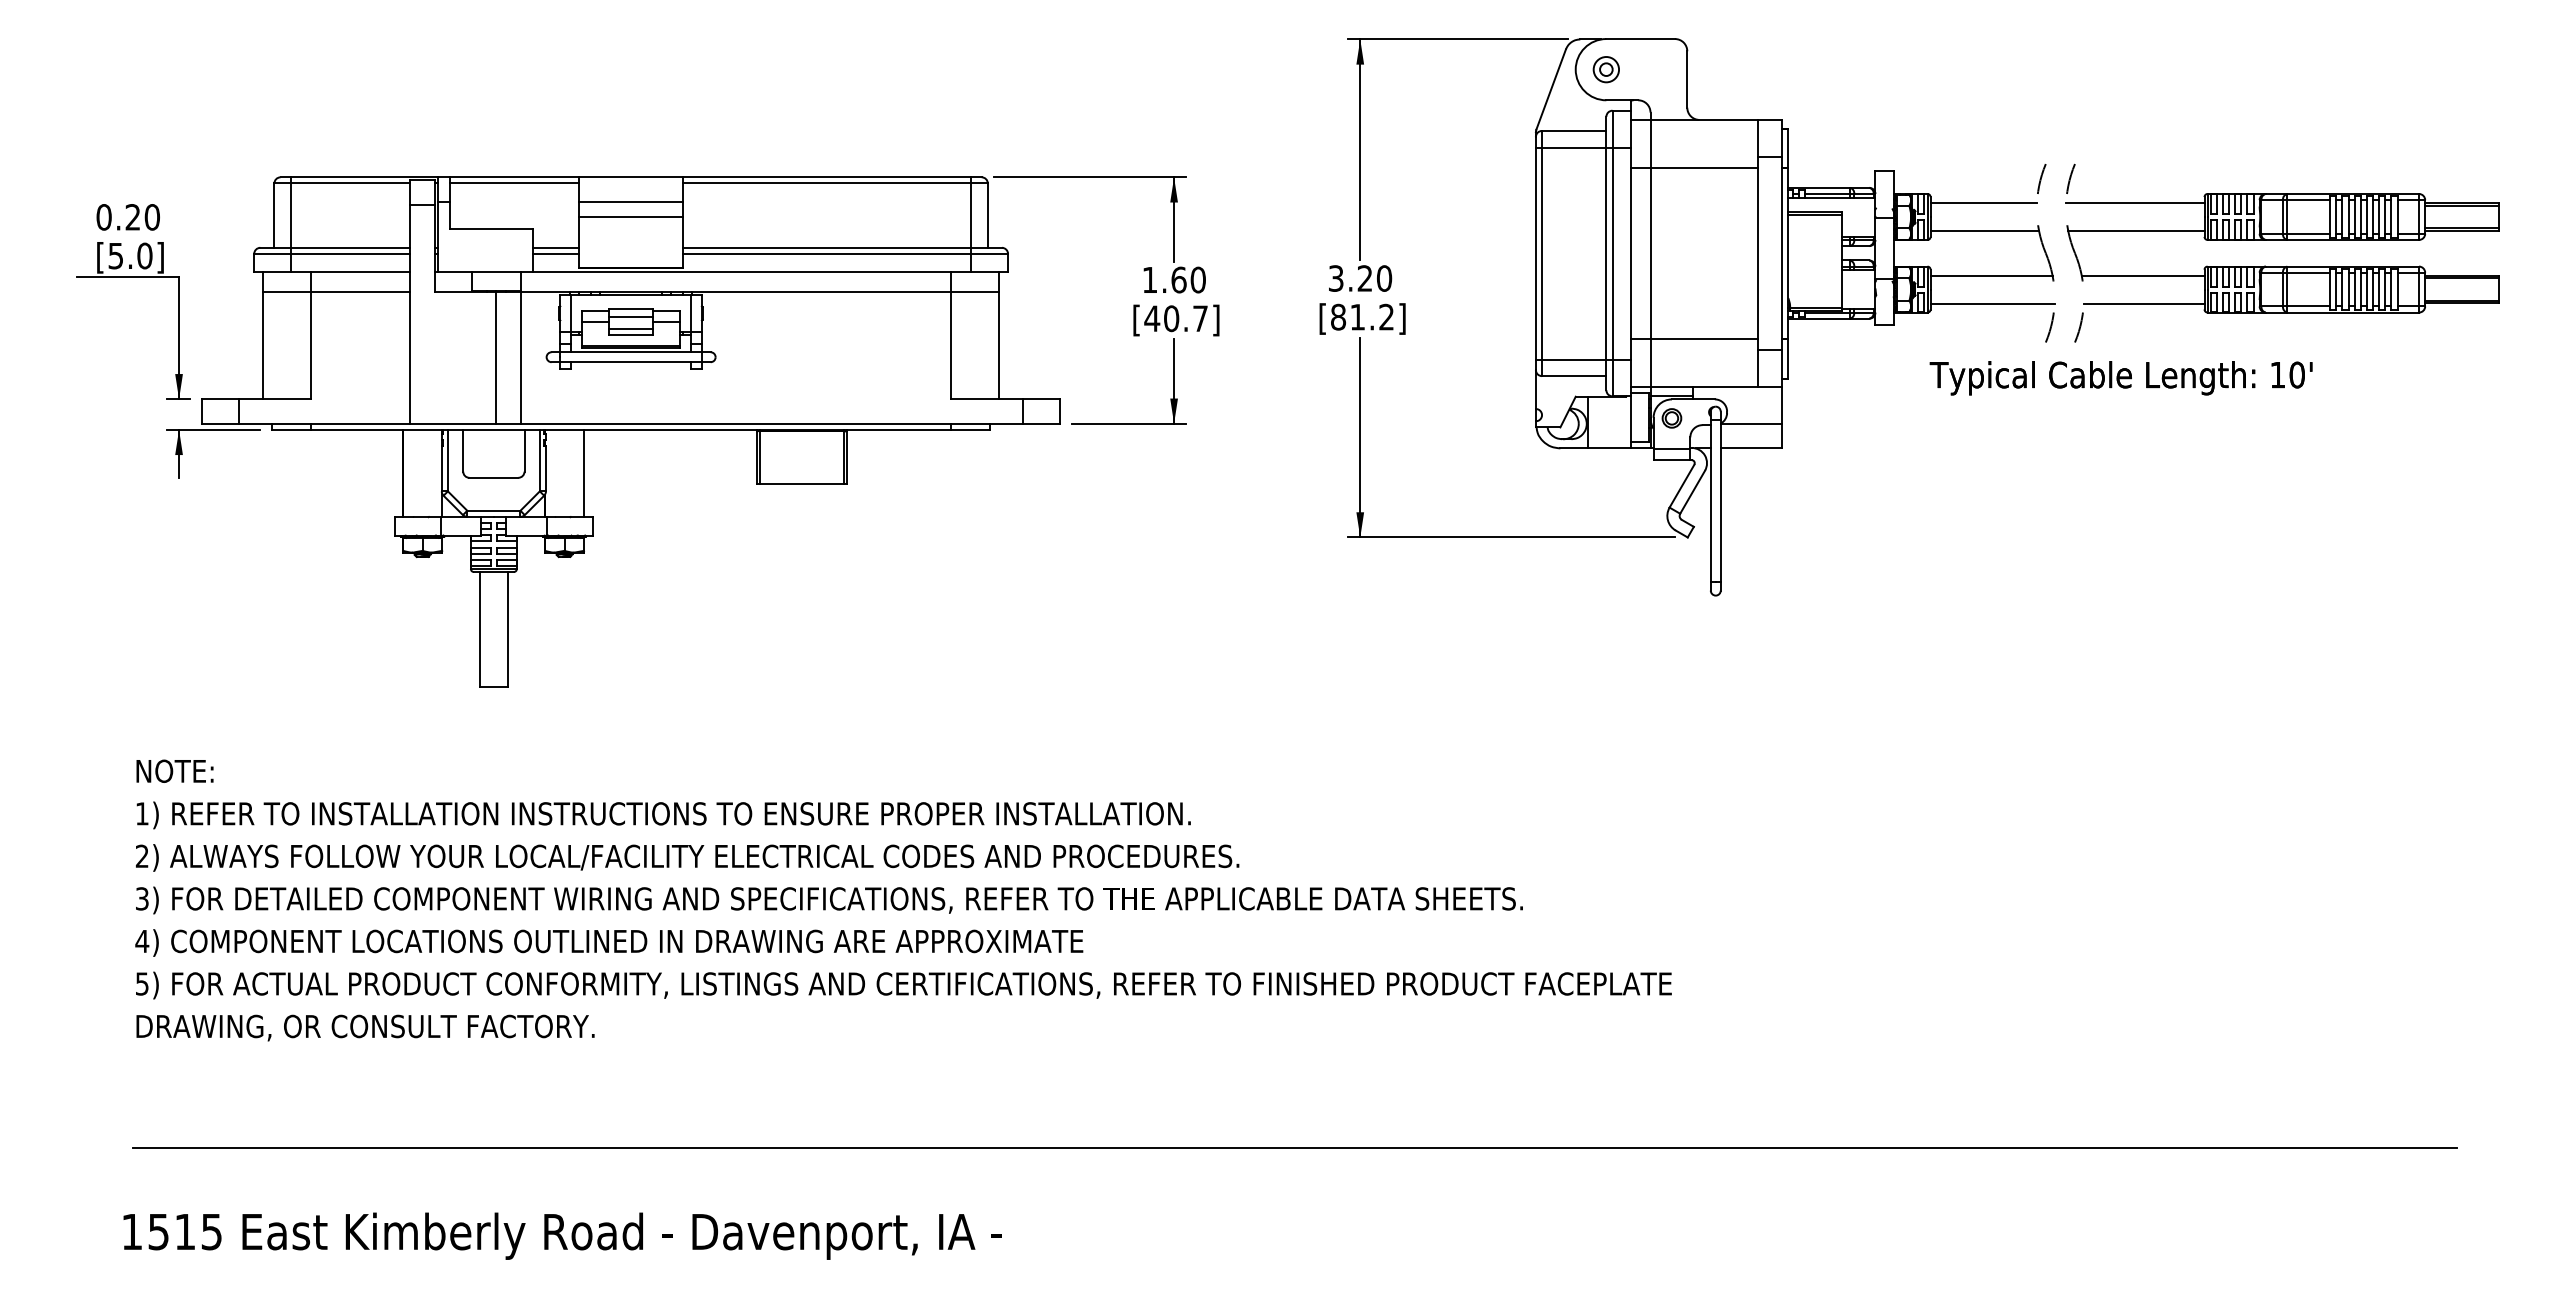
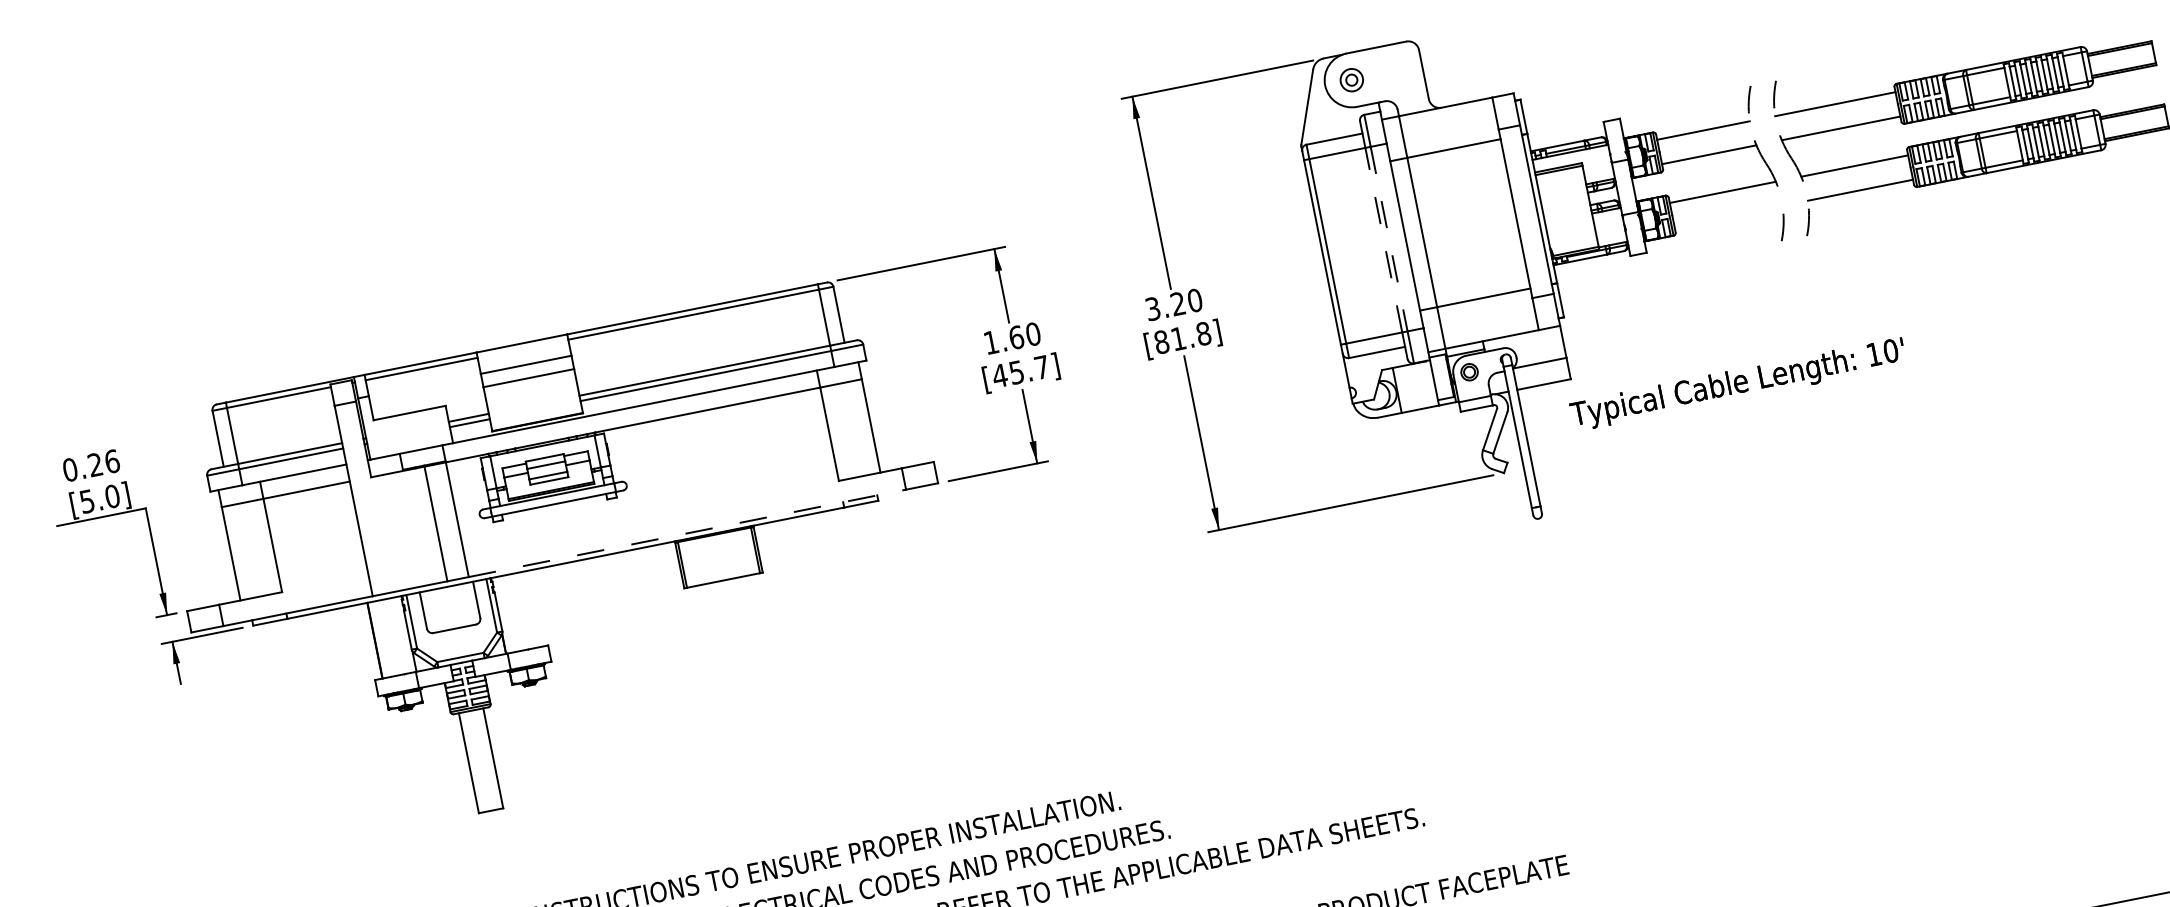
text: (152, 217) -> (112, 461), 0.20 -> 0.26
line: (1606, 253) -> (1383, 240), solid -> dashed
line: (1612, 254) -> (1389, 239), solid -> dashed
line: (1992, 303) -> (1728, 216), removed
text: (1386, 316) -> (1203, 333), [81.2] -> [81.8]
text: (1171, 318) -> (1016, 372), [40.7] -> [45.7]
text: (2120, 378) -> (1737, 384), moved
line: (772, 423) -> (687, 533), solid -> dashed
line: (584, 472) -> (532, 608), removed

